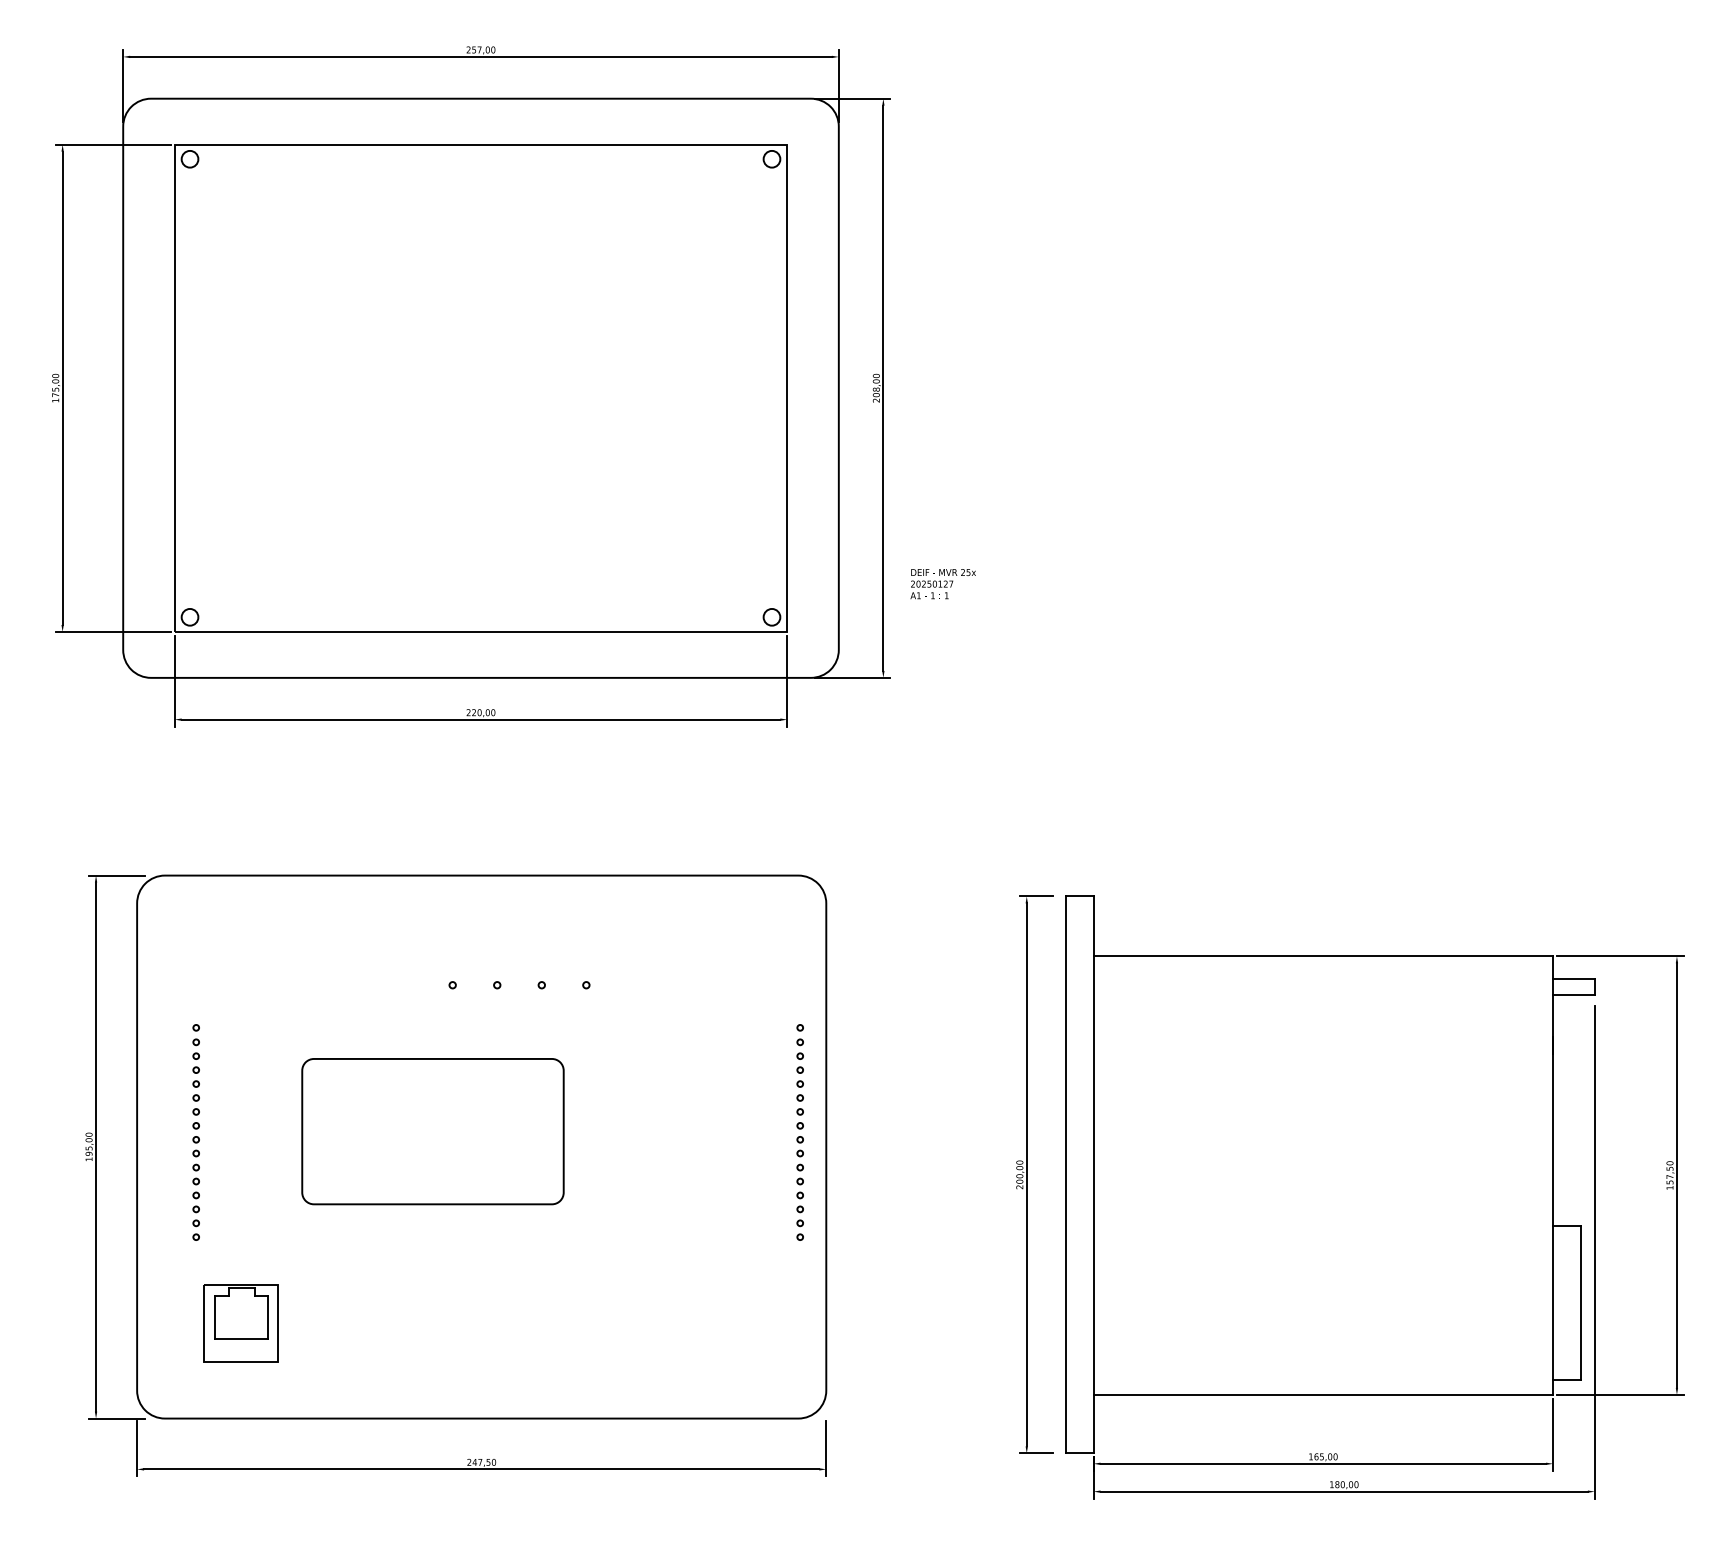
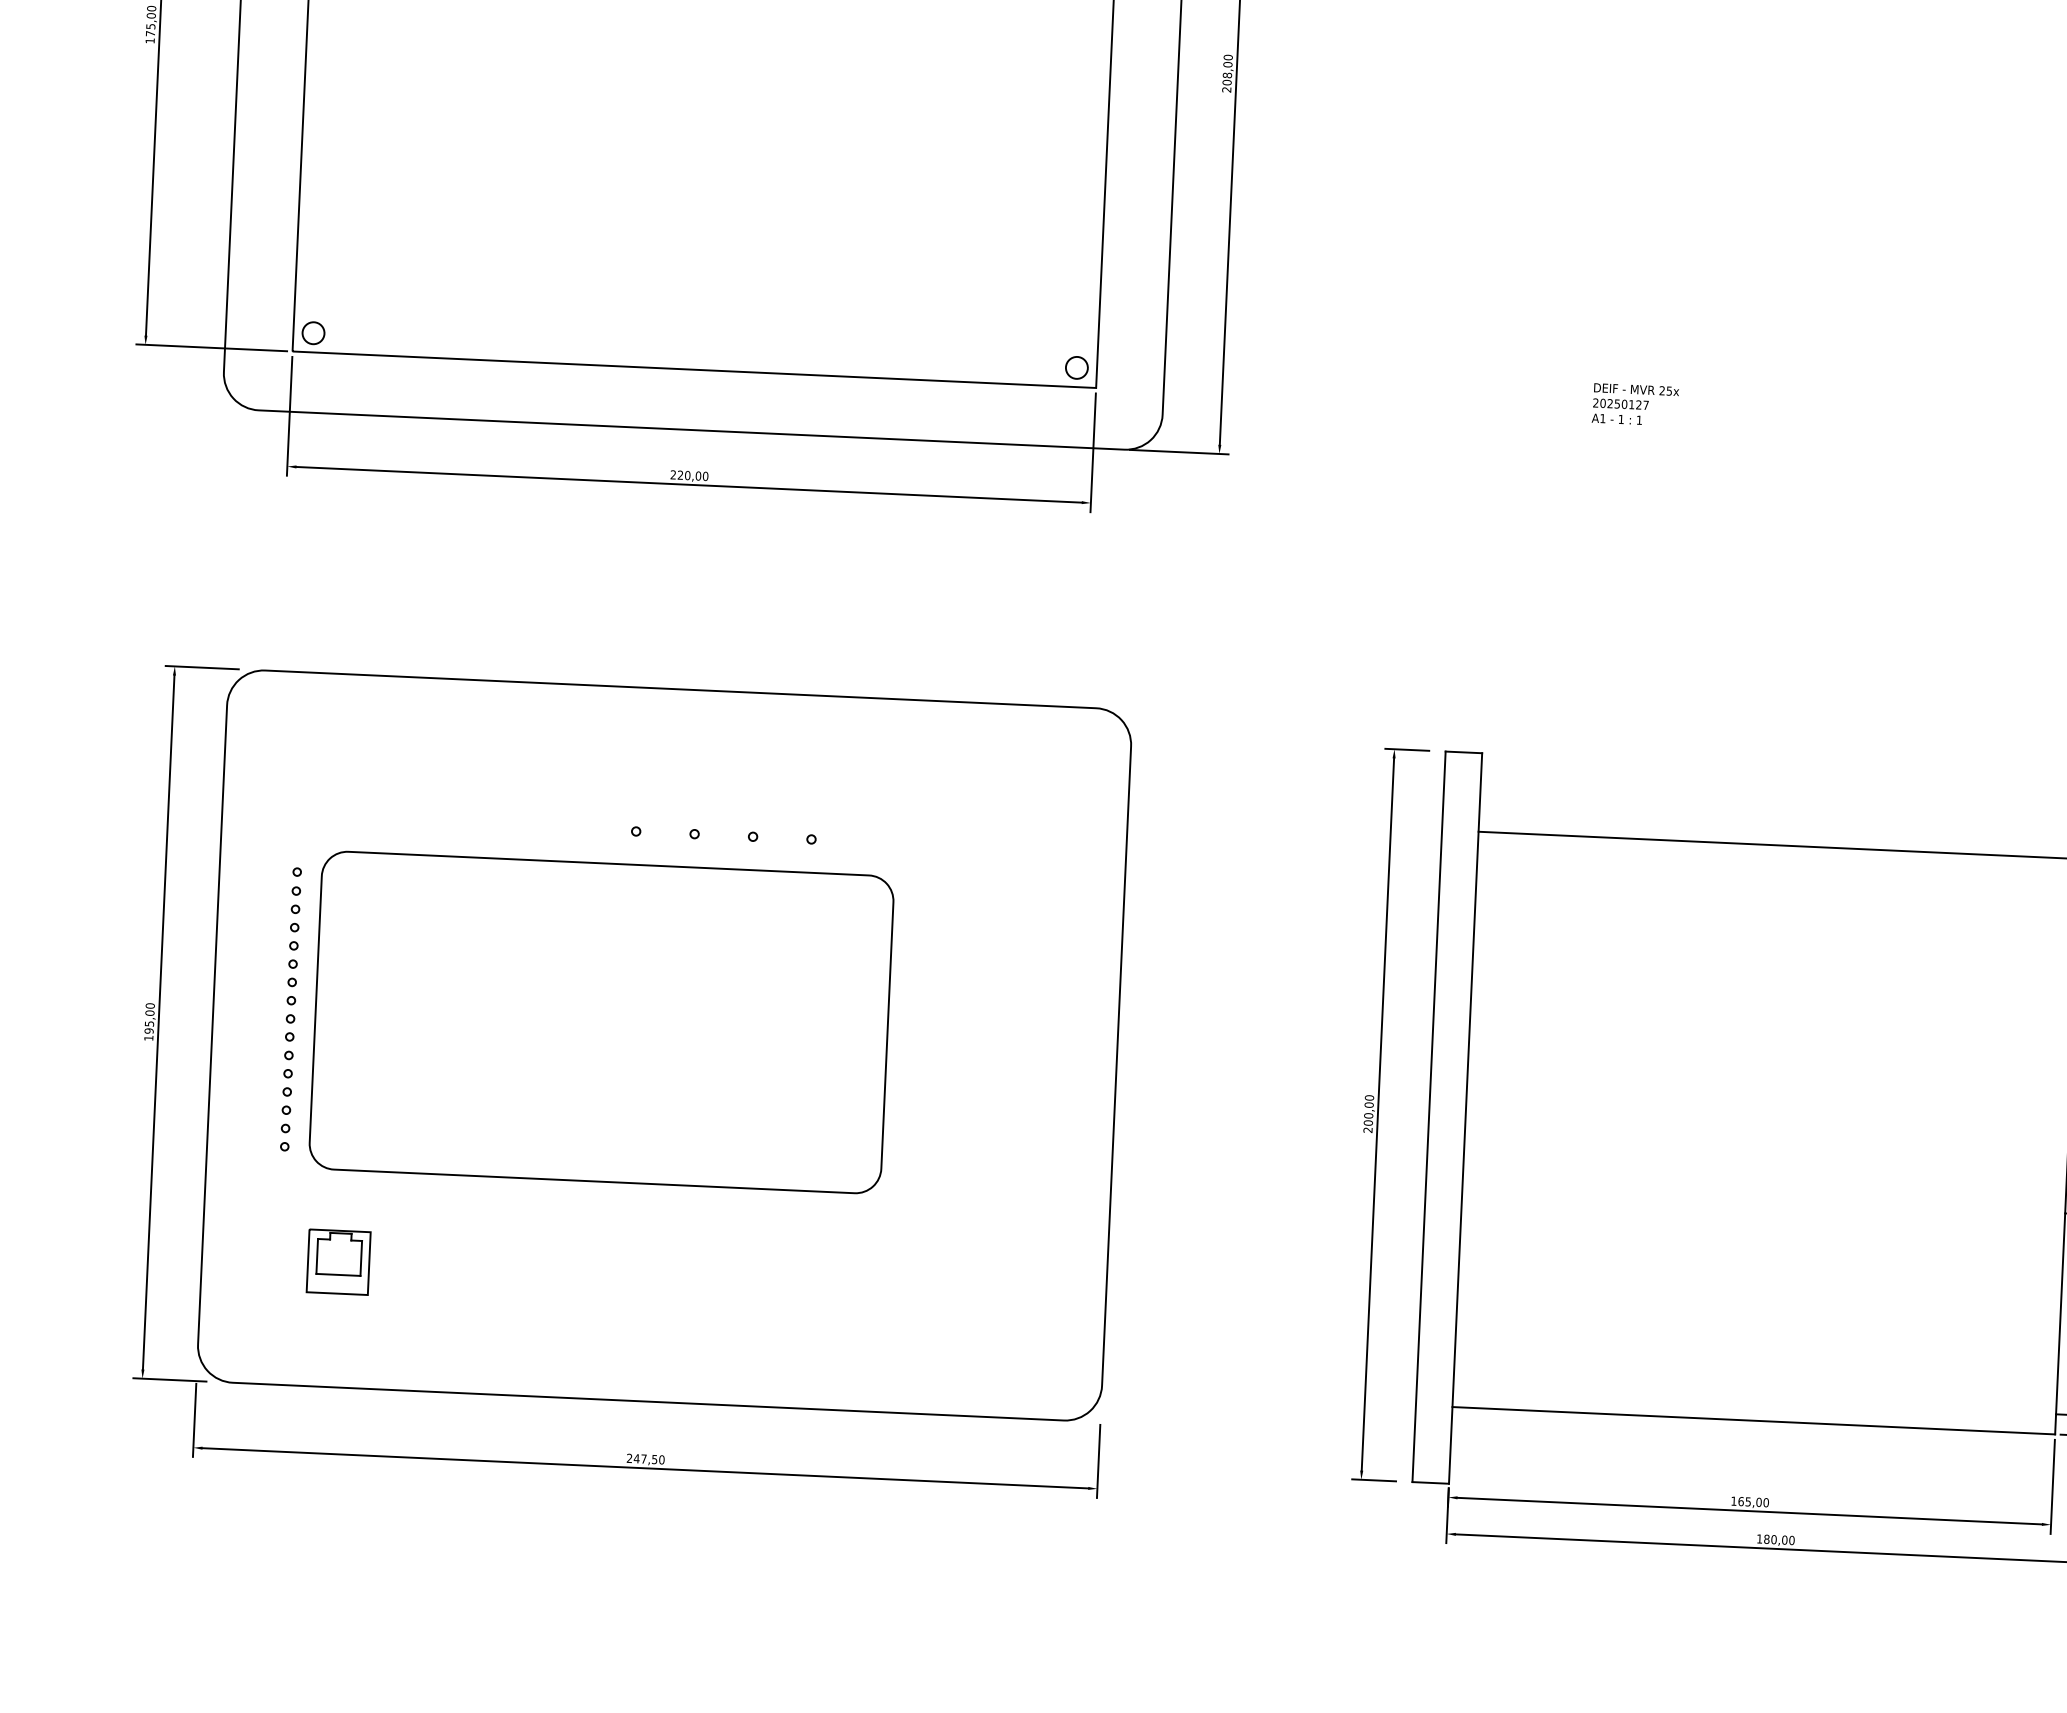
text: (942, 584) -> (1634, 405), moved
part: (432, 1131) -> (600, 1022), size x1.67
part: (799, 1132) -> (1082, 1045), removed
part: (241, 1322) -> (339, 1261), size x0.62

